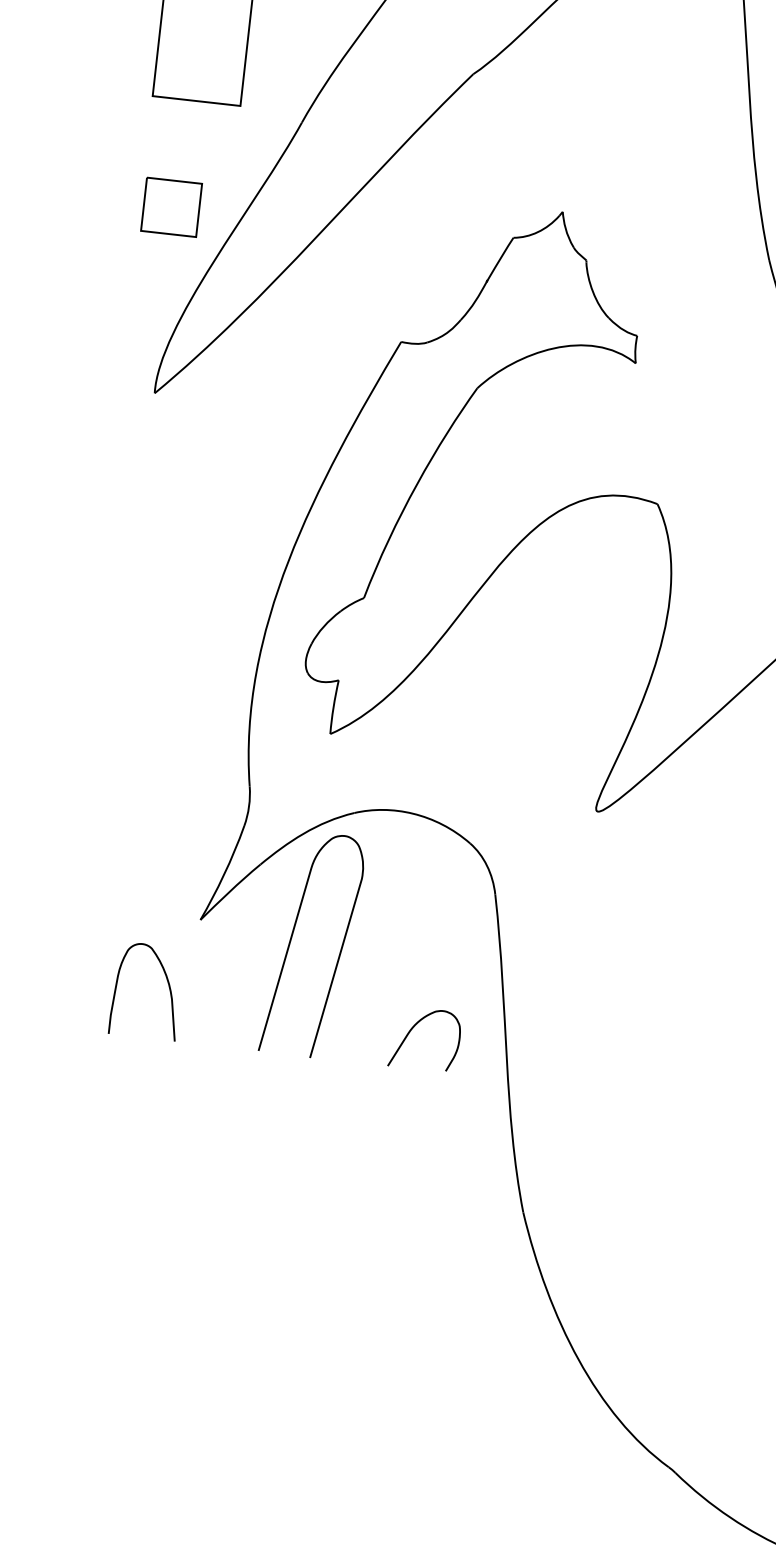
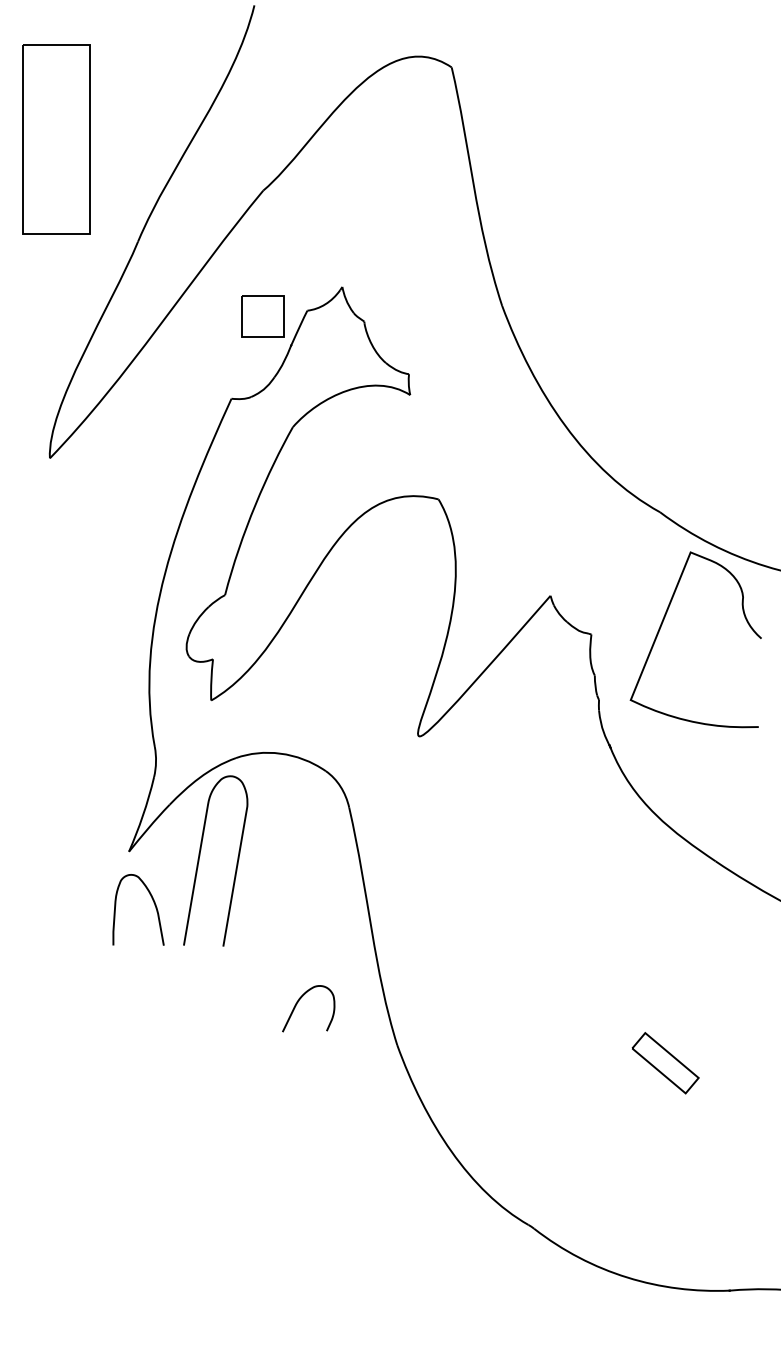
part: (171, 207) -> (262, 316), moved
curve: (167, 984) -> (153, 903), moved
curve: (414, 1028) -> (299, 1001), moved

